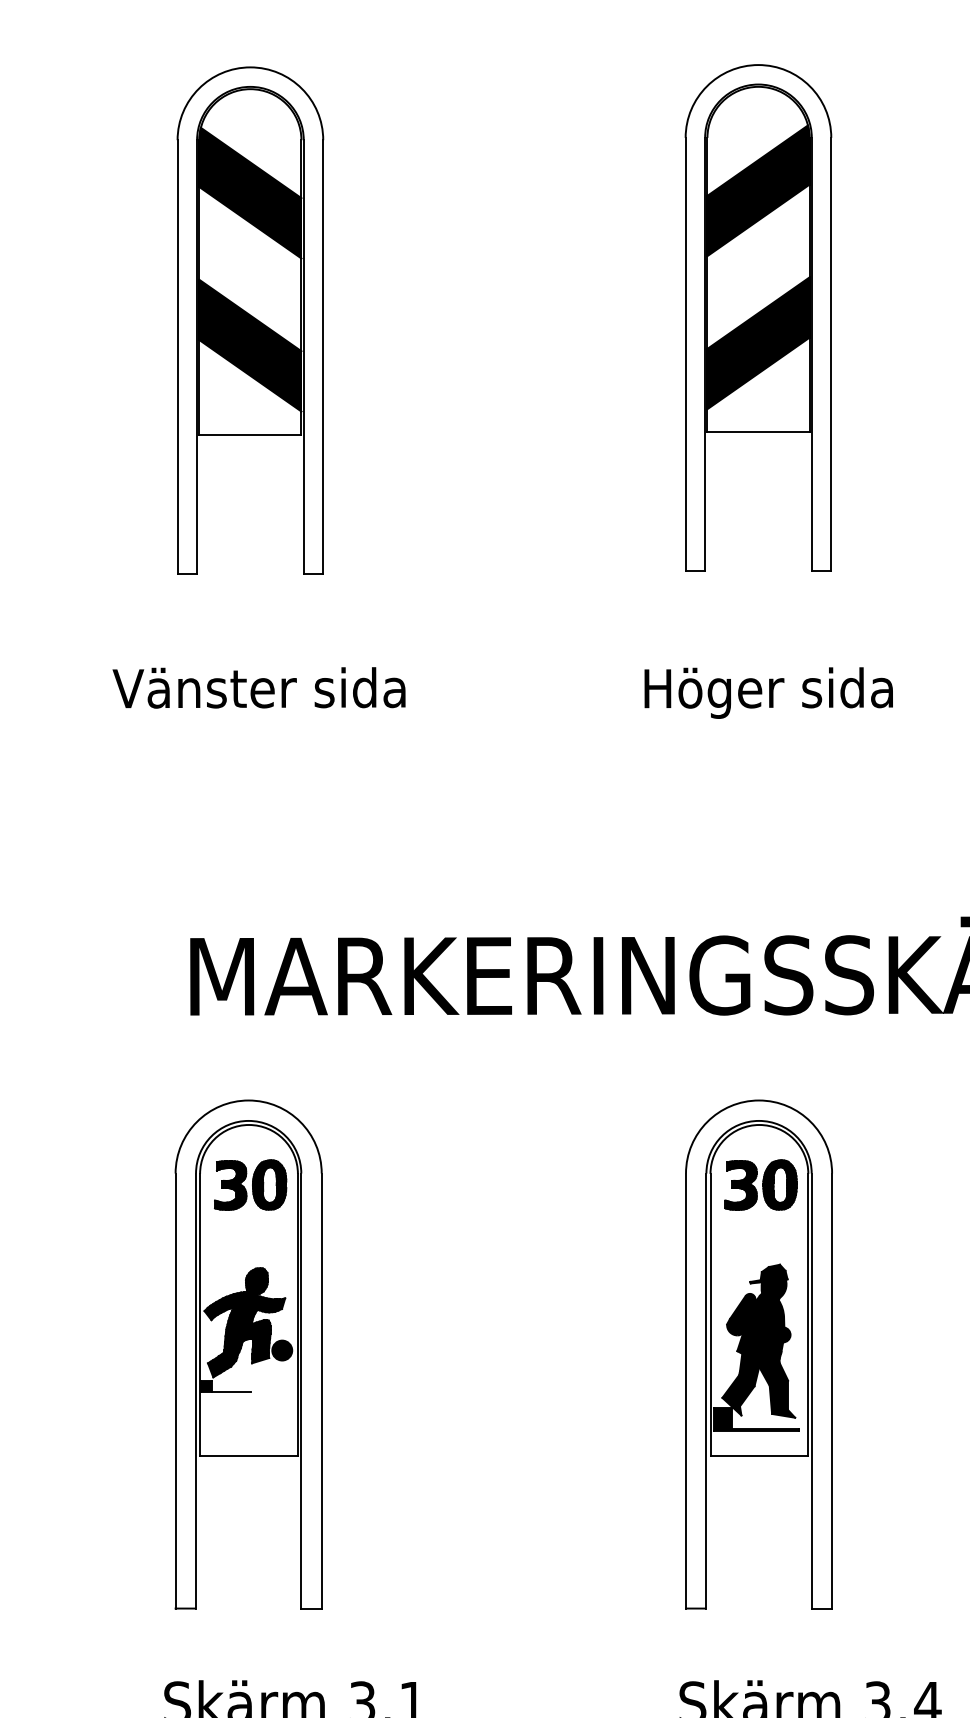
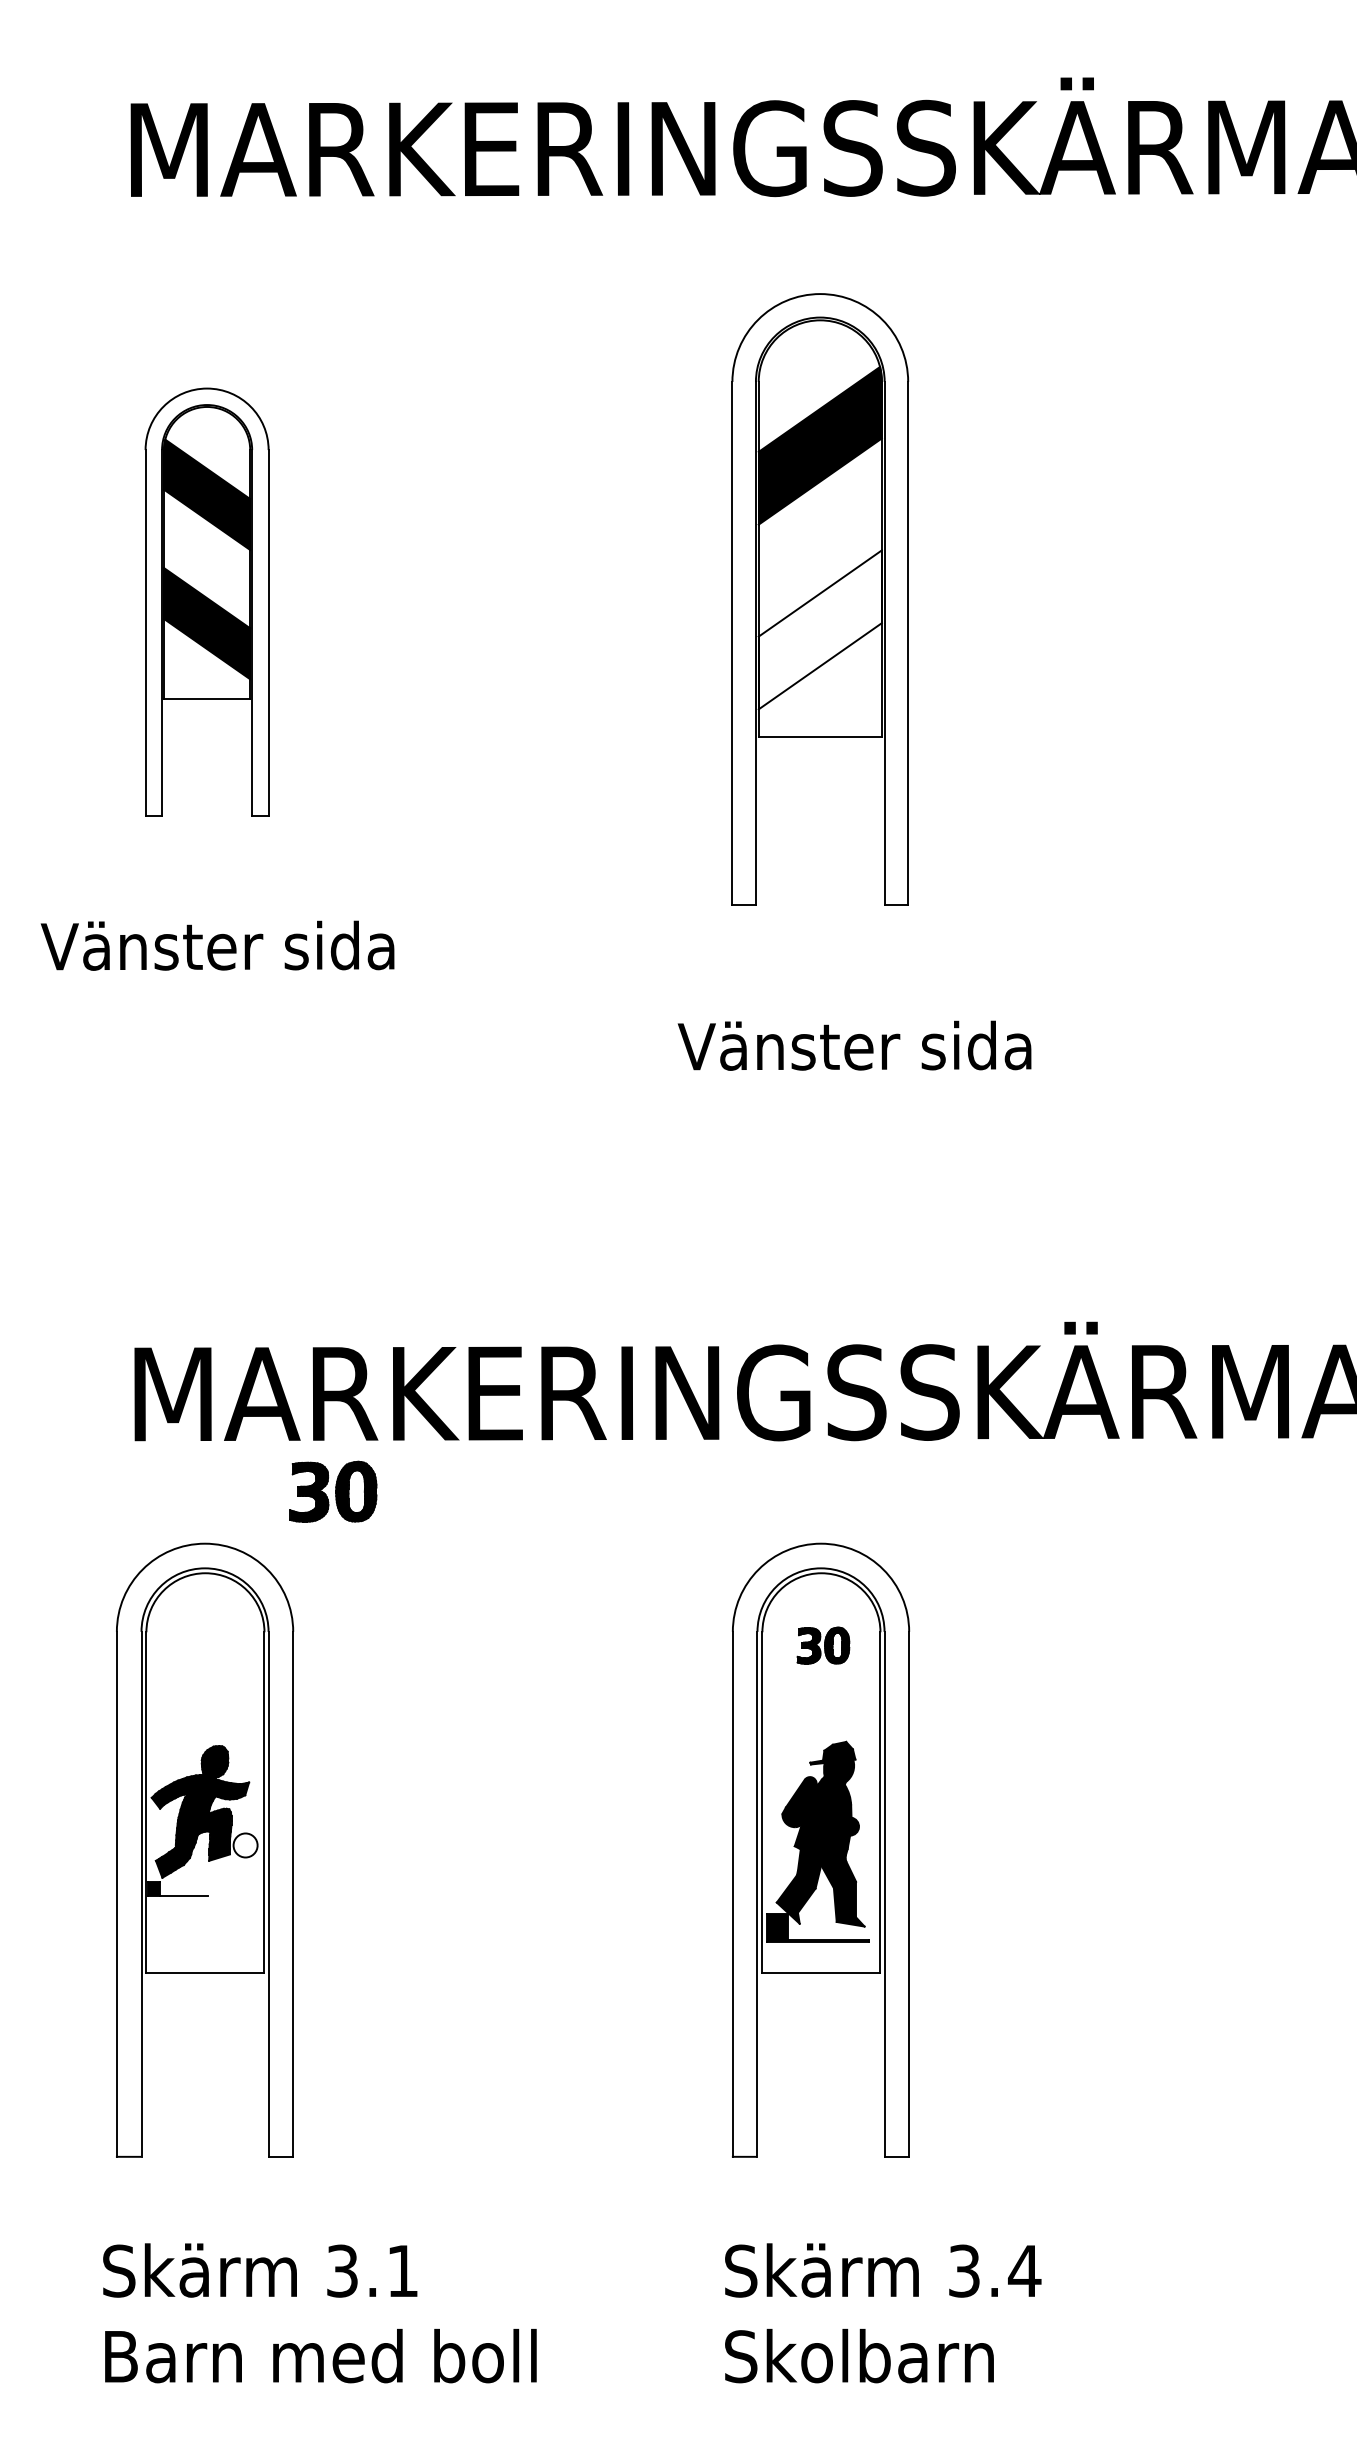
part: (249, 320) -> (206, 602), size x0.7
fill: (757, 342) -> (819, 629), removed
text: (258, 687) -> (217, 945), moved
text: (786, 692) -> (854, 1051), Höger sida -> Vänster sida
part: (250, 1184) -> (333, 1491), moved
part: (761, 1184) -> (823, 1645), size x0.6
fill: (282, 1350) -> (245, 1845), removed

